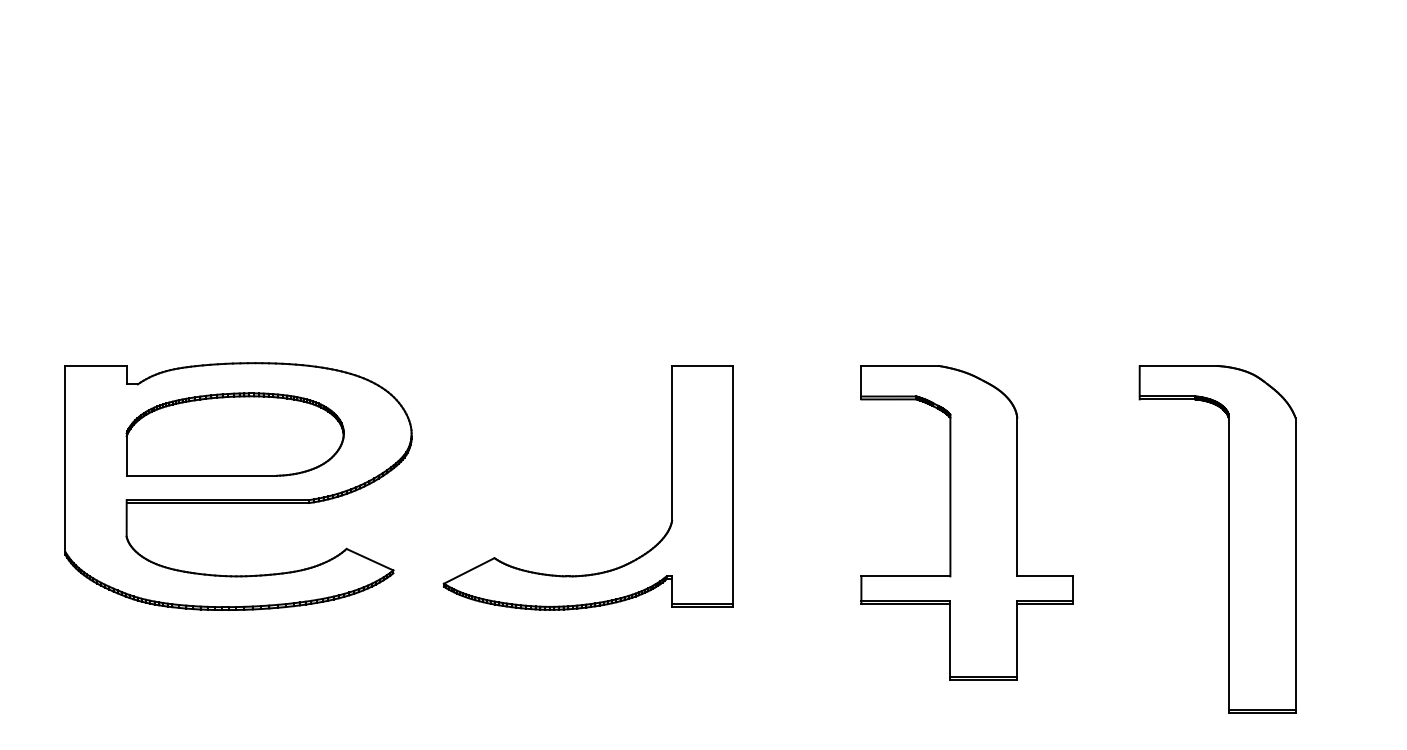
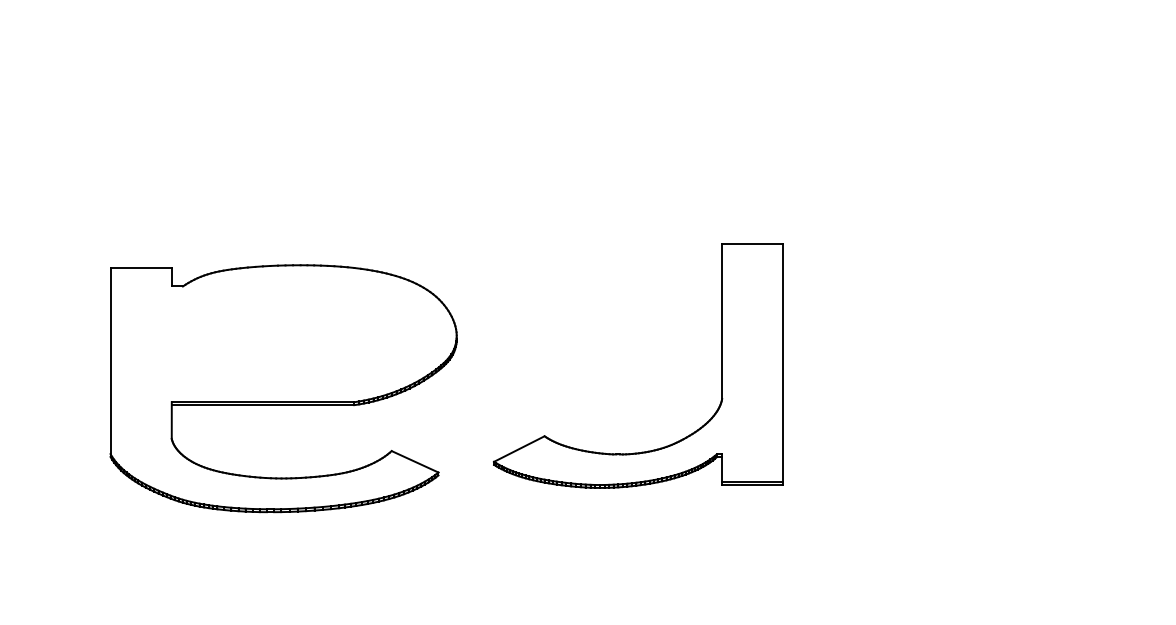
part: (234, 434) -> (279, 336), removed
part: (671, 487) -> (721, 365), moved
part: (966, 522) -> (1011, 424), removed

